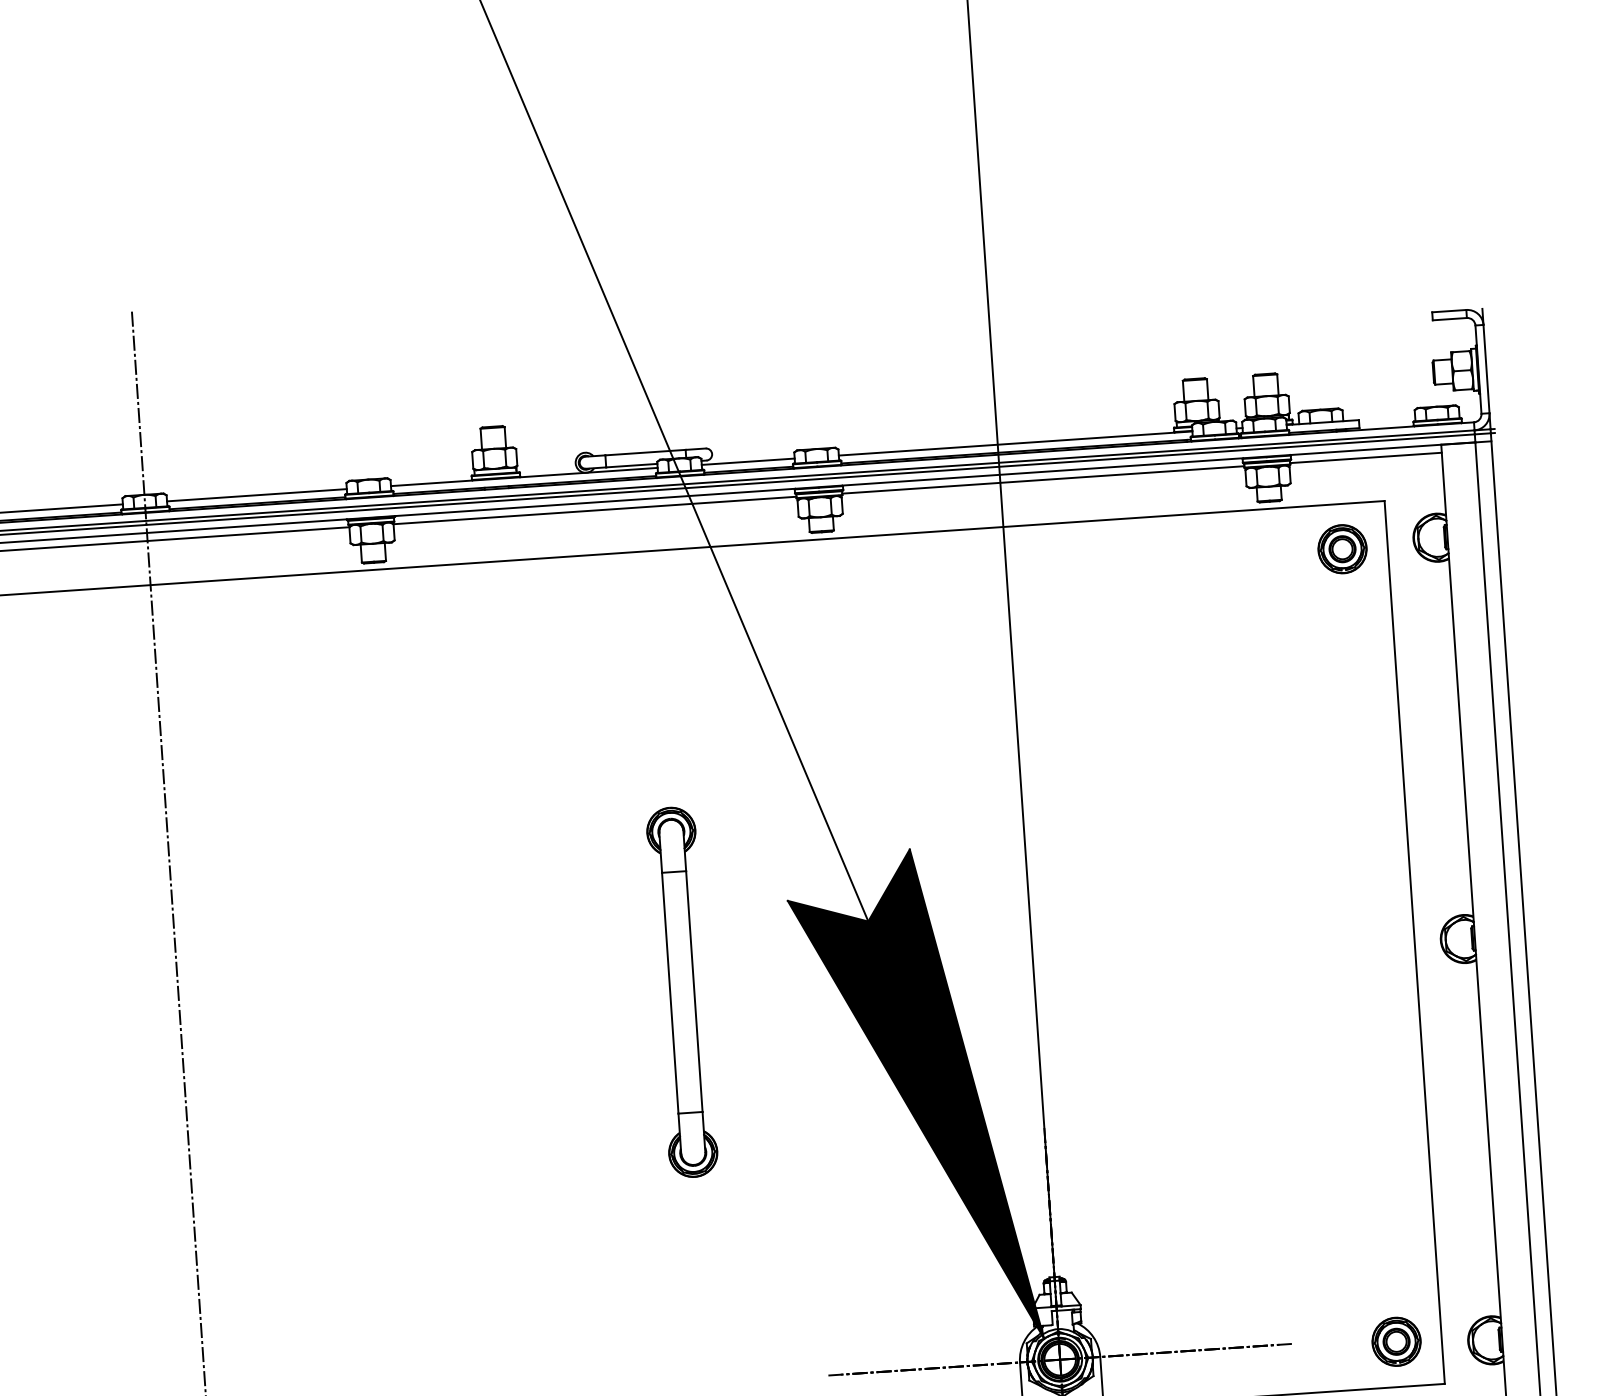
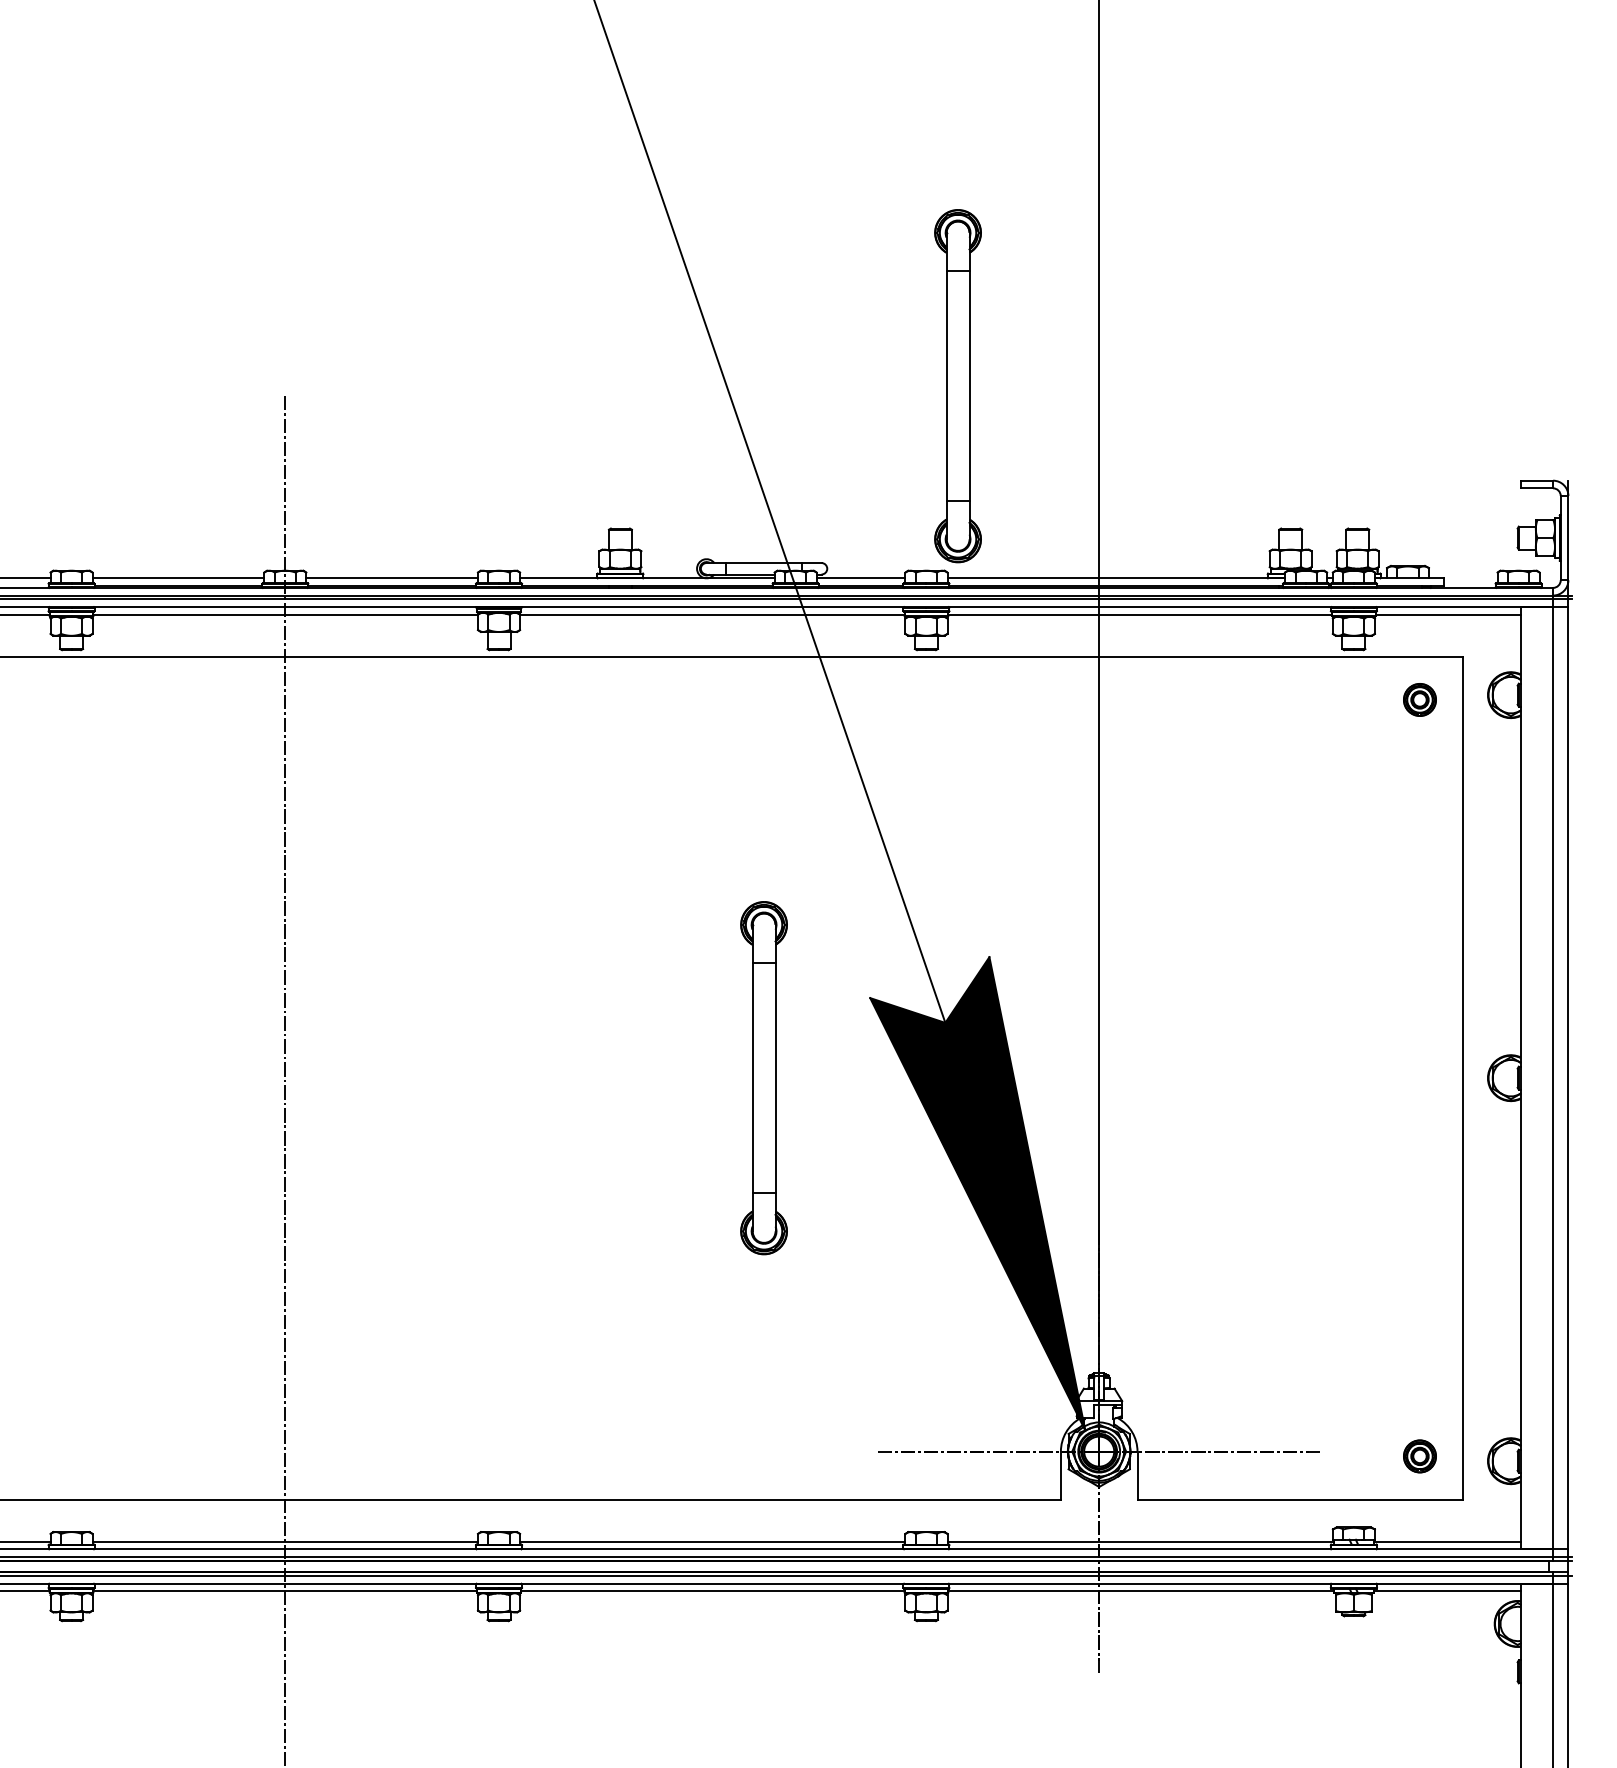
part: (835, 253) -> (957, 386), added
part: (1342, 548) -> (1419, 699), size x0.7
part: (1396, 1341) -> (1419, 1456), size x0.7

